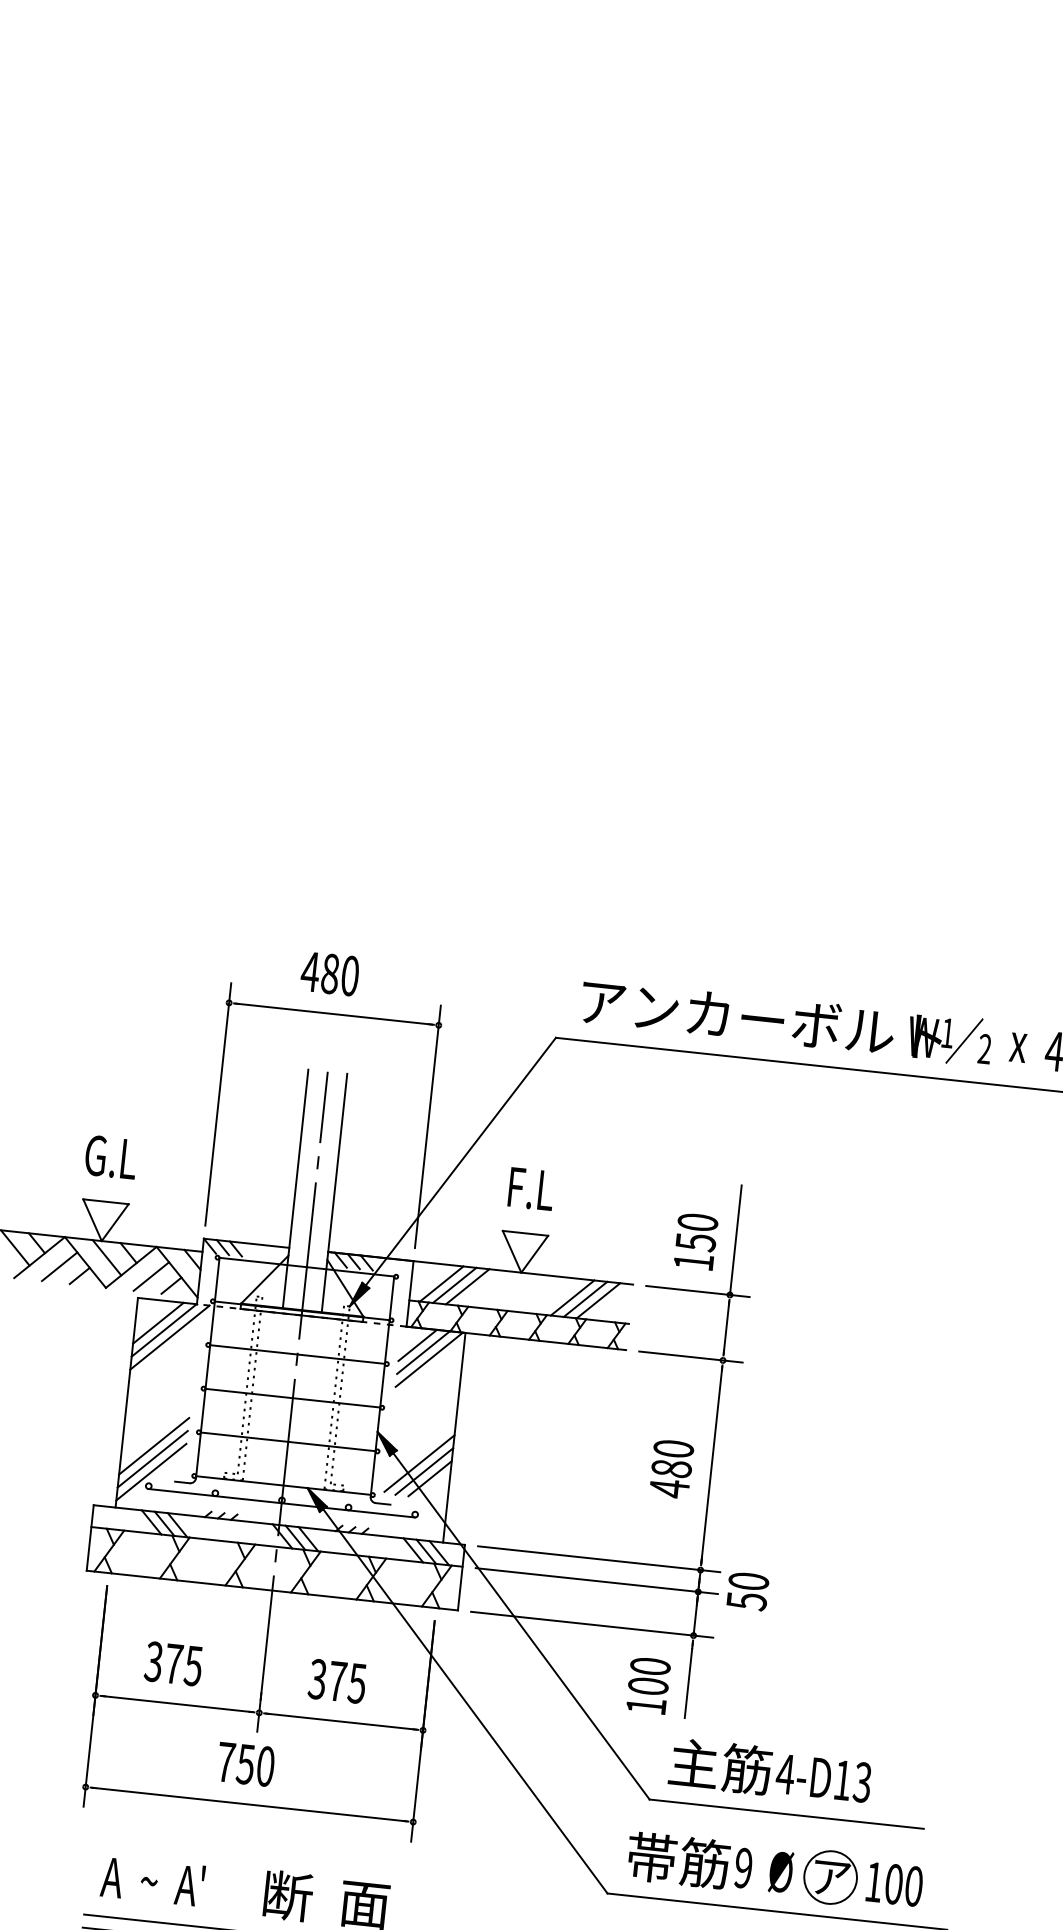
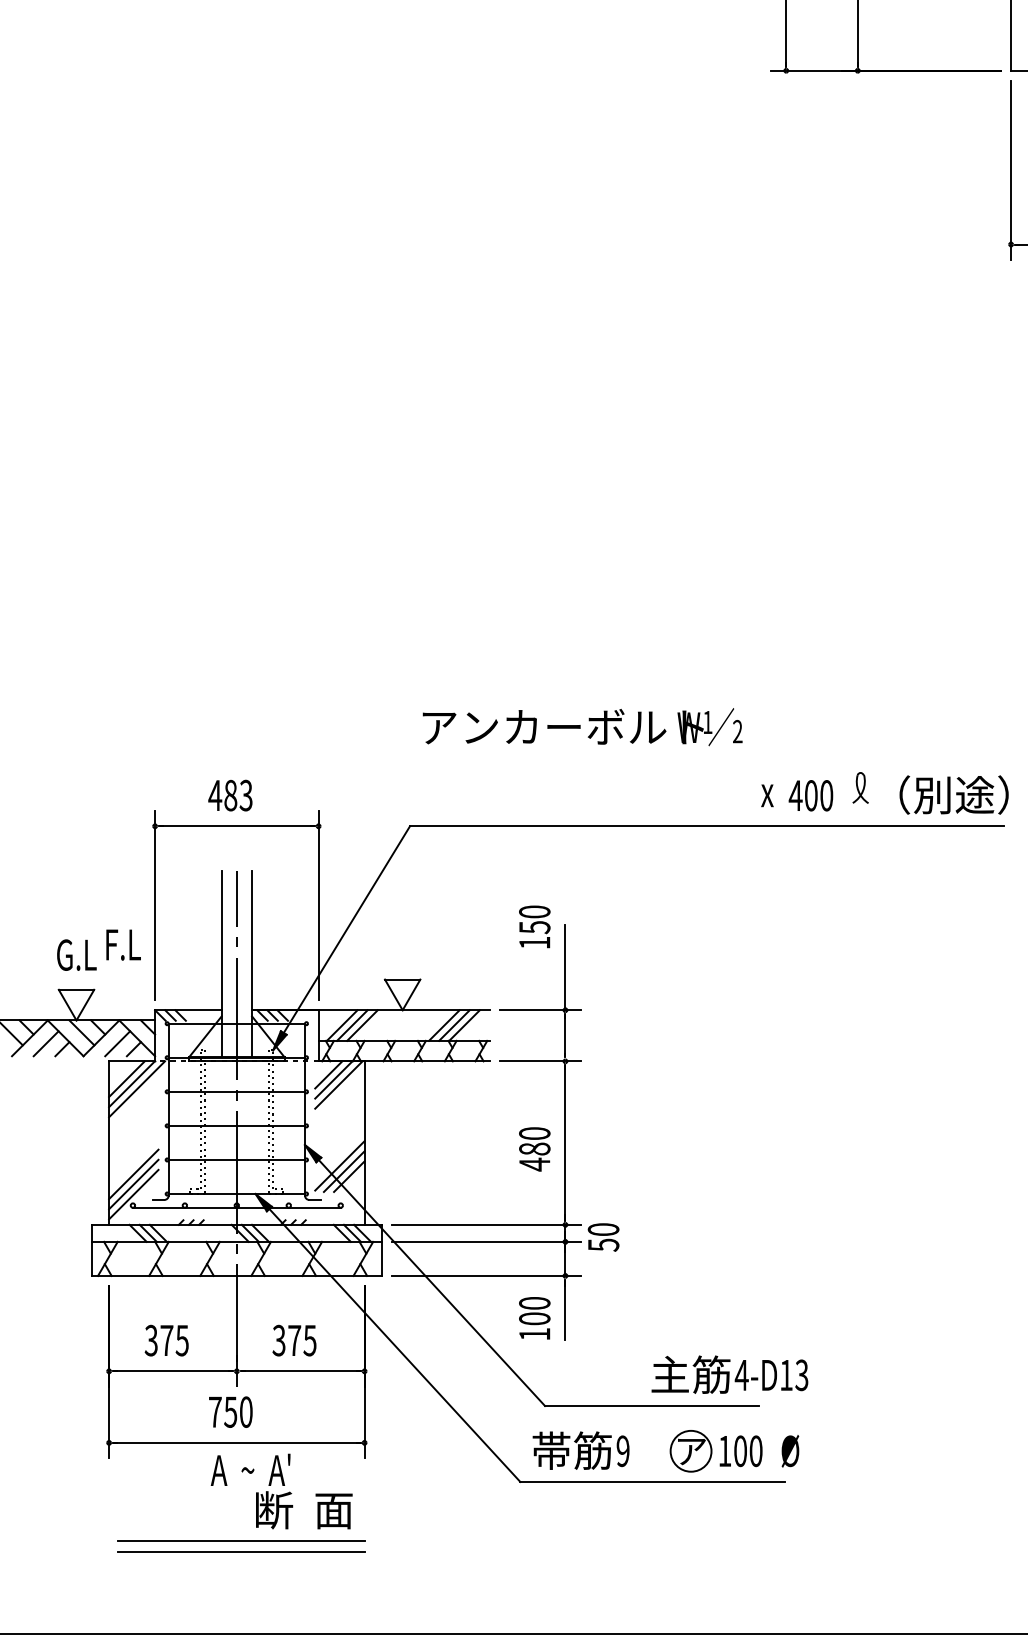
text: (349, 975) -> (245, 795), 480 -> 483
text: (786, 1022) -> (582, 727), moved
text: (531, 1188) -> (123, 944), moved
text: (695, 1241) -> (534, 926), moved
text: (769, 1771) -> (729, 1374), moved
text: (781, 1872) -> (790, 1451), moved
text: (152, 1880) -> (250, 1469), moved

